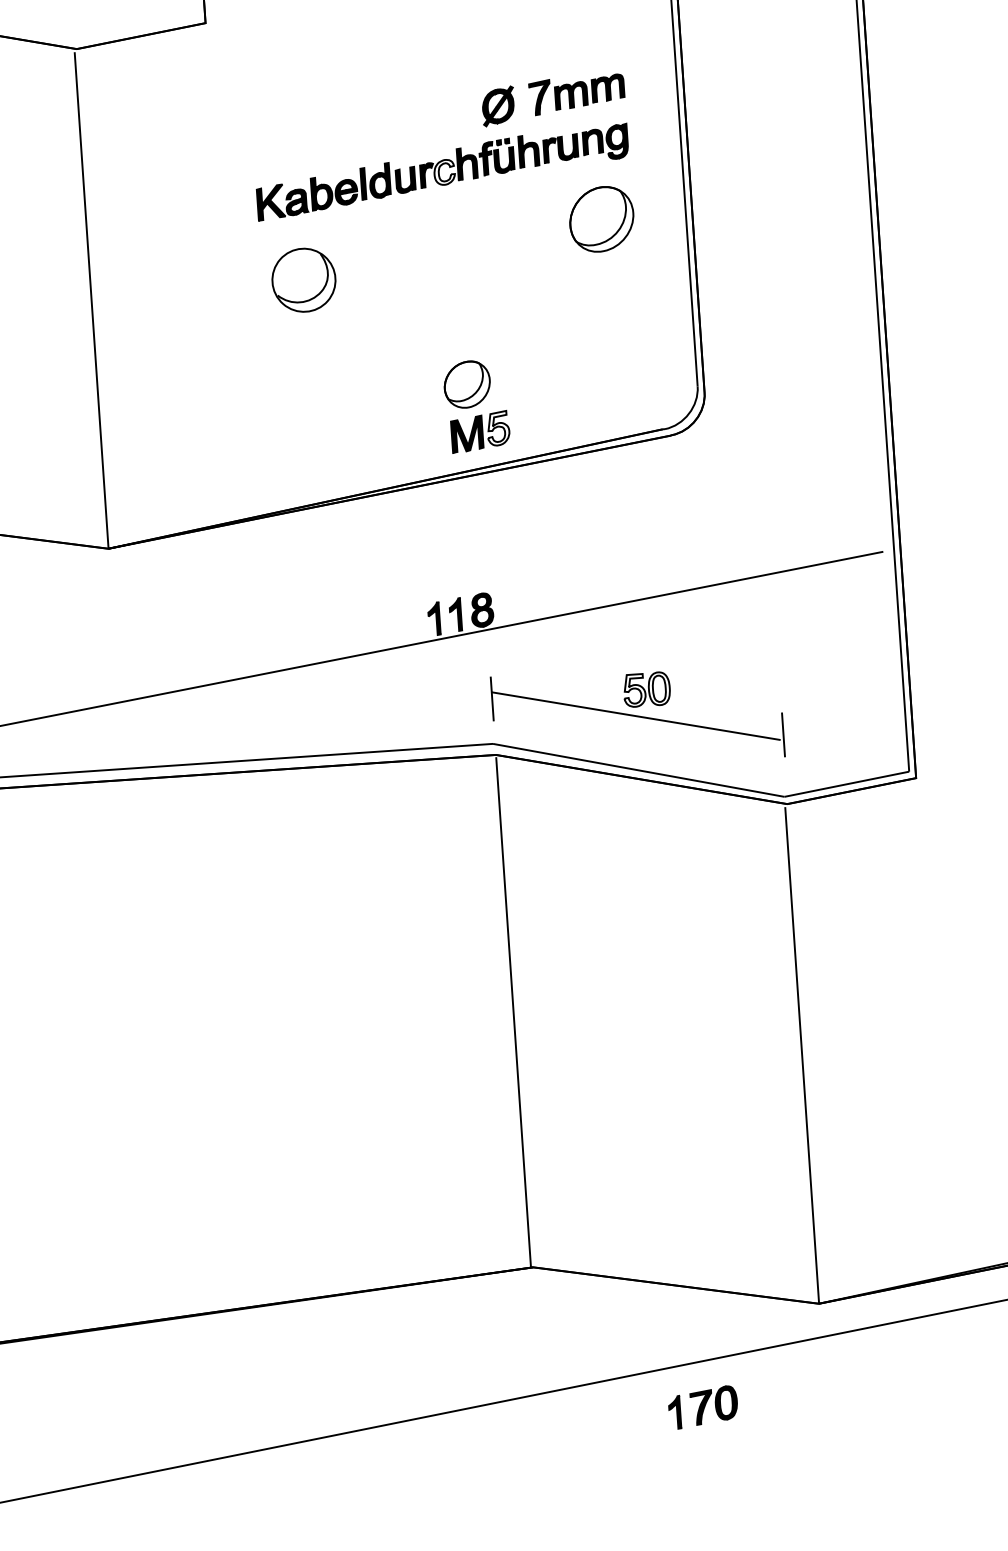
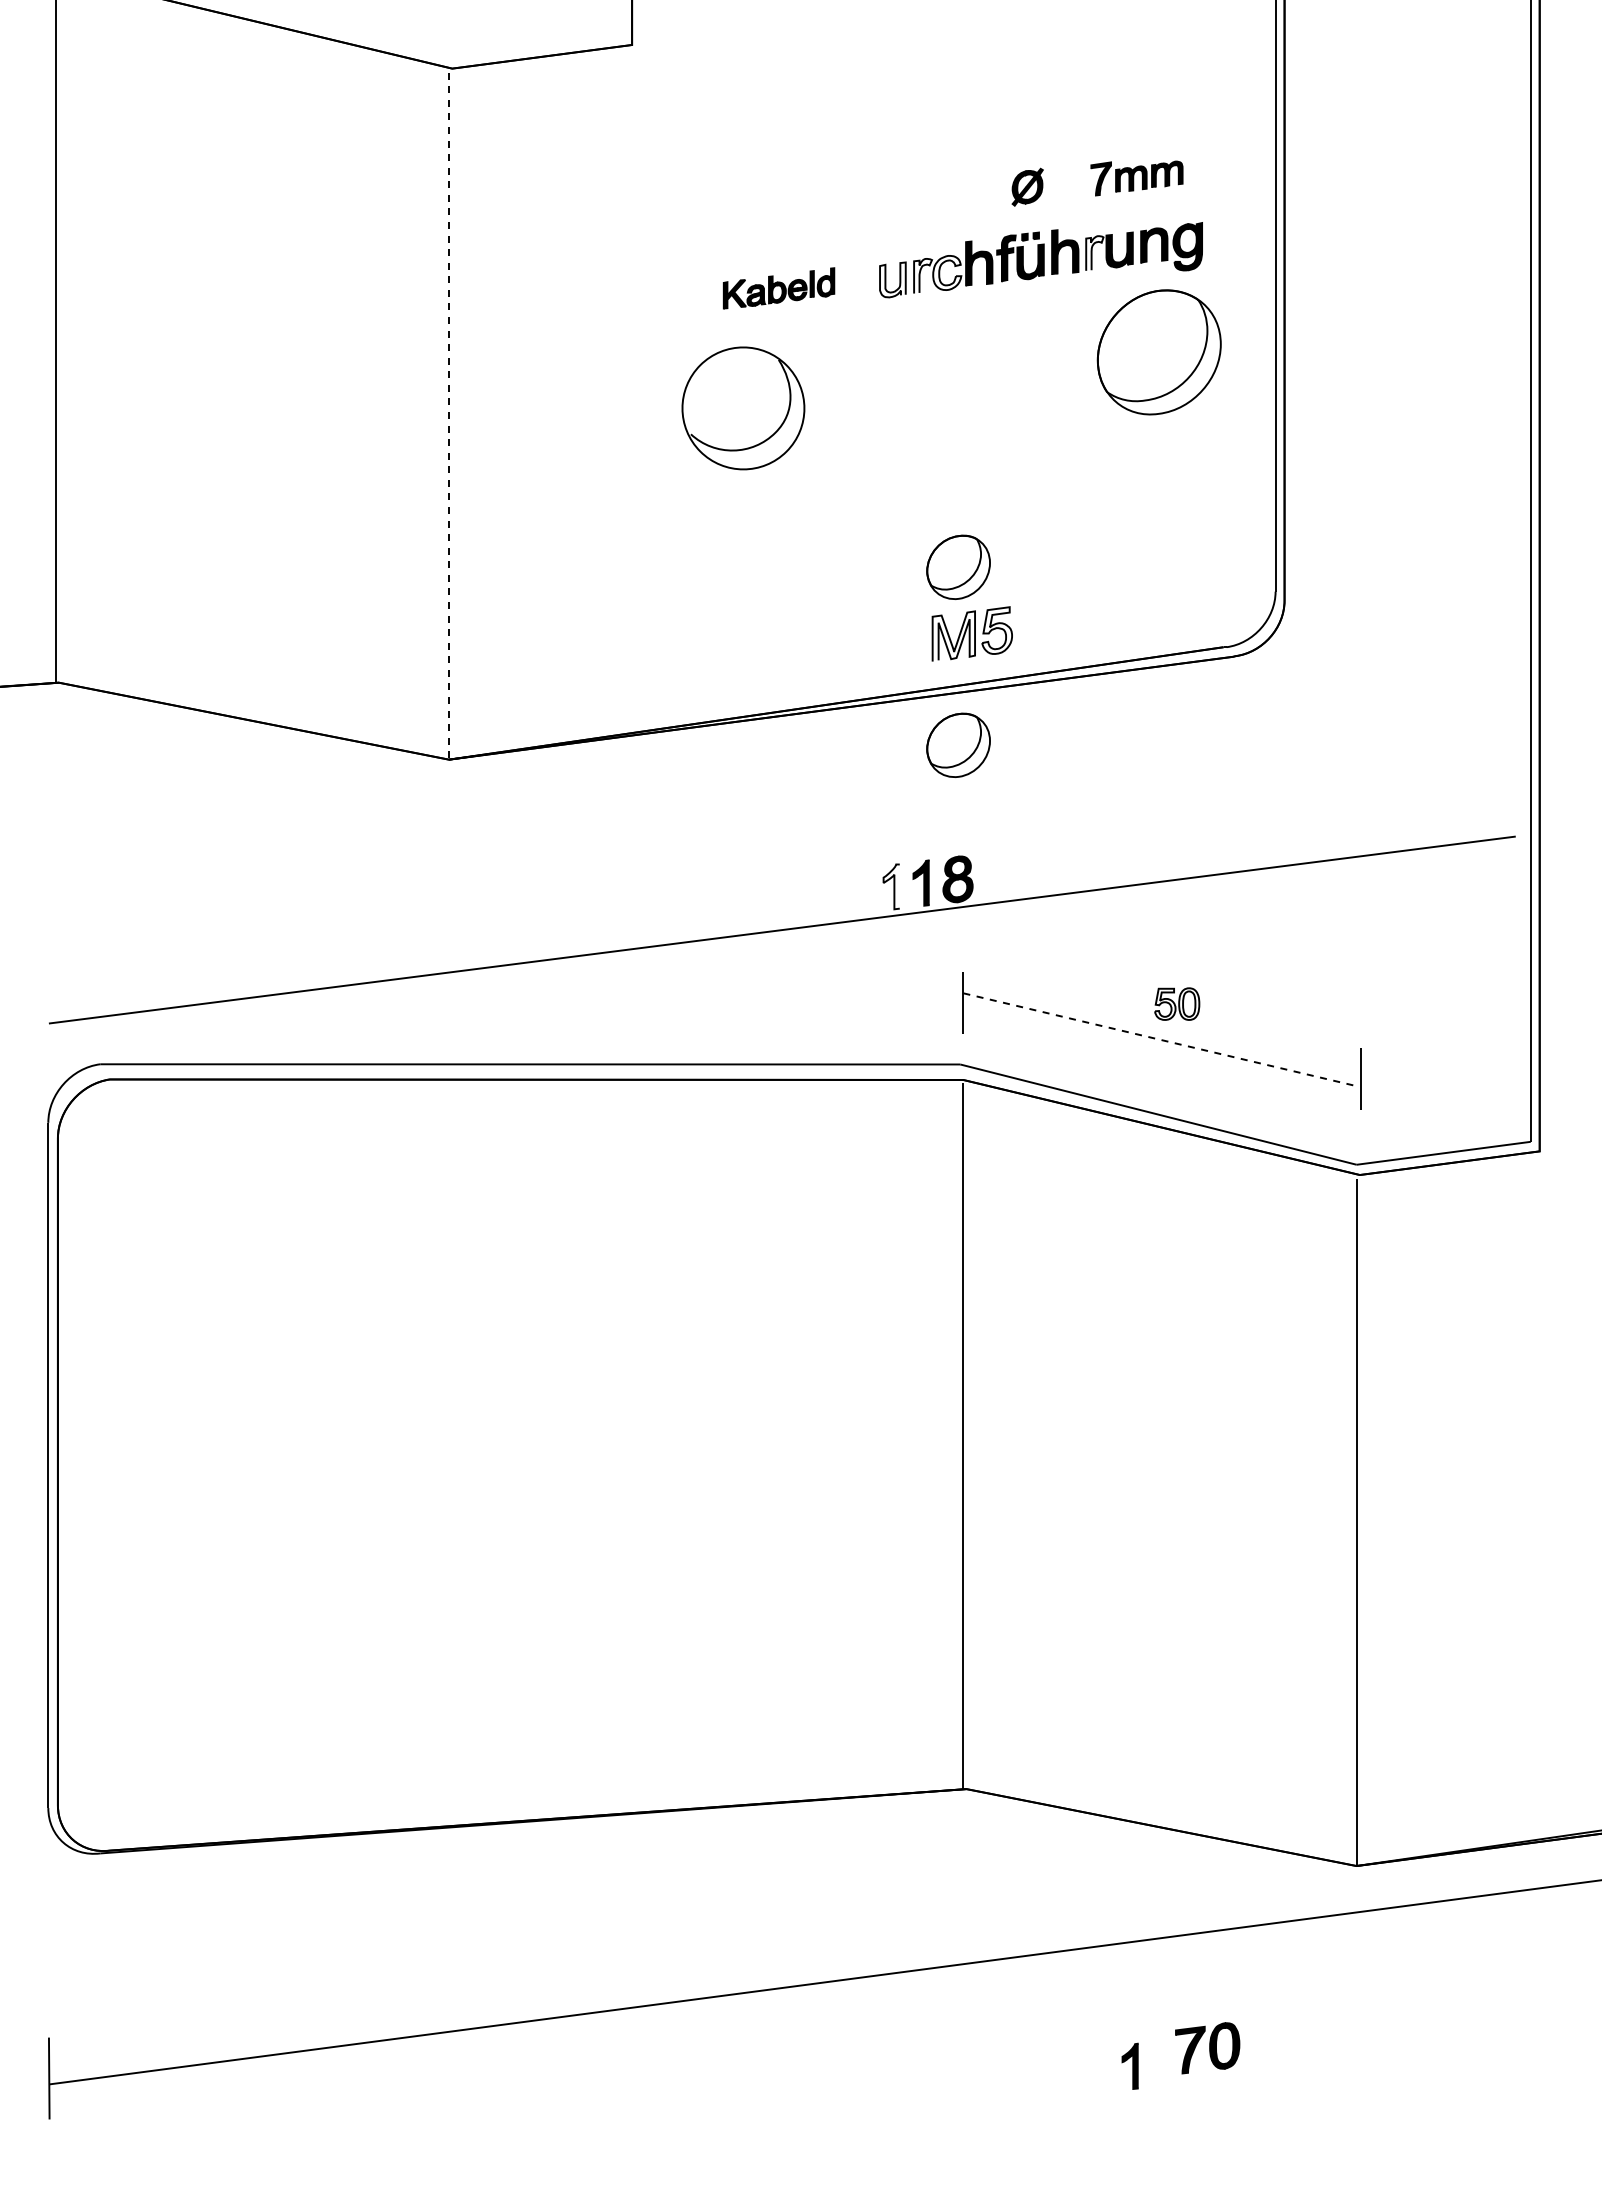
part: (576, 94) -> (1136, 178), size x0.7
part: (498, 106) -> (1027, 187), size x0.7
fill: (550, 151) -> (1094, 253), removed
fill: (427, 175) -> (923, 275), removed
fill: (405, 179) -> (892, 279), removed
part: (323, 191) -> (778, 288), size x0.6
part: (601, 219) -> (1159, 352), size x1.4
part: (303, 279) -> (743, 407), size x1.4
line: (91, 300) -> (449, 416), solid -> dashed
fill: (467, 434) -> (953, 636), removed
part: (475, 512) -> (958, 744), added
fill: (434, 618) -> (891, 886), removed
part: (646, 689) -> (1176, 1003), size x0.7
line: (636, 715) -> (1160, 1039), solid -> dashed
part: (714, 1405) -> (1207, 2048), moved
part: (674, 1411) -> (1129, 2065), moved

